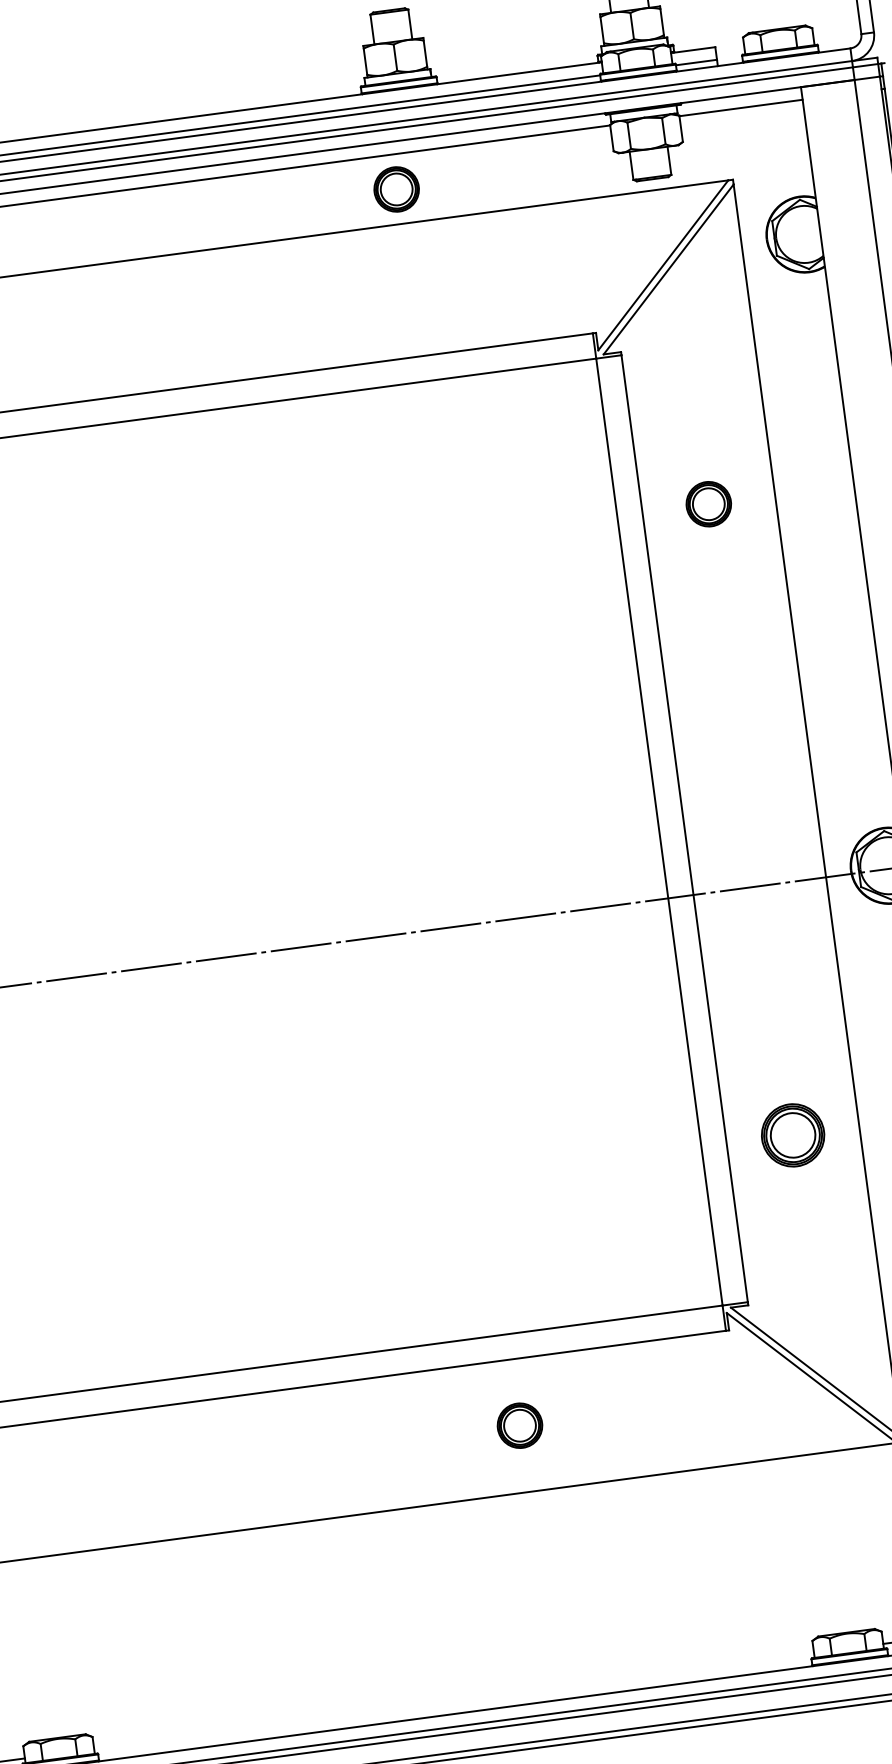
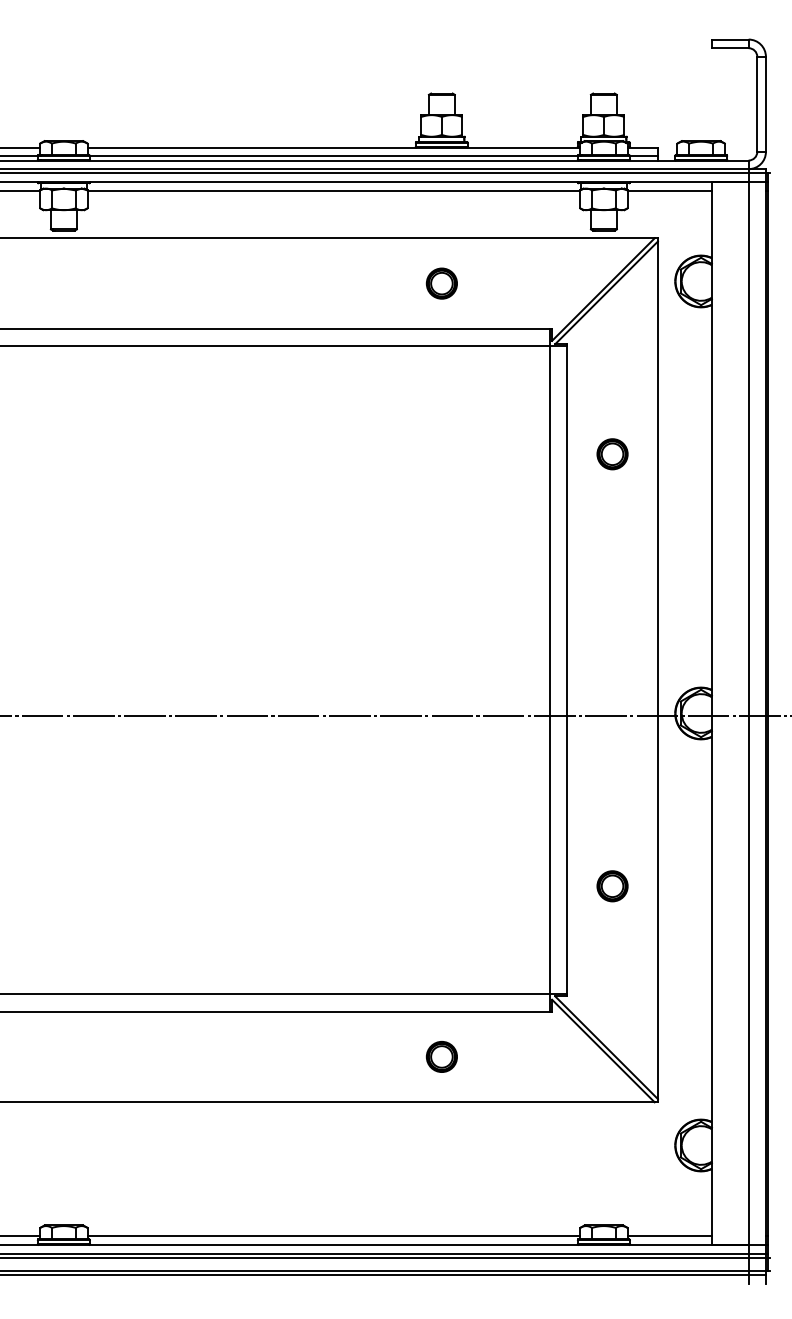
part: (396, 189) -> (441, 283), moved
part: (793, 1135) -> (612, 886), size x0.71
part: (519, 1425) -> (441, 1056), moved
line: (453, 1701) -> (333, 1236), added

